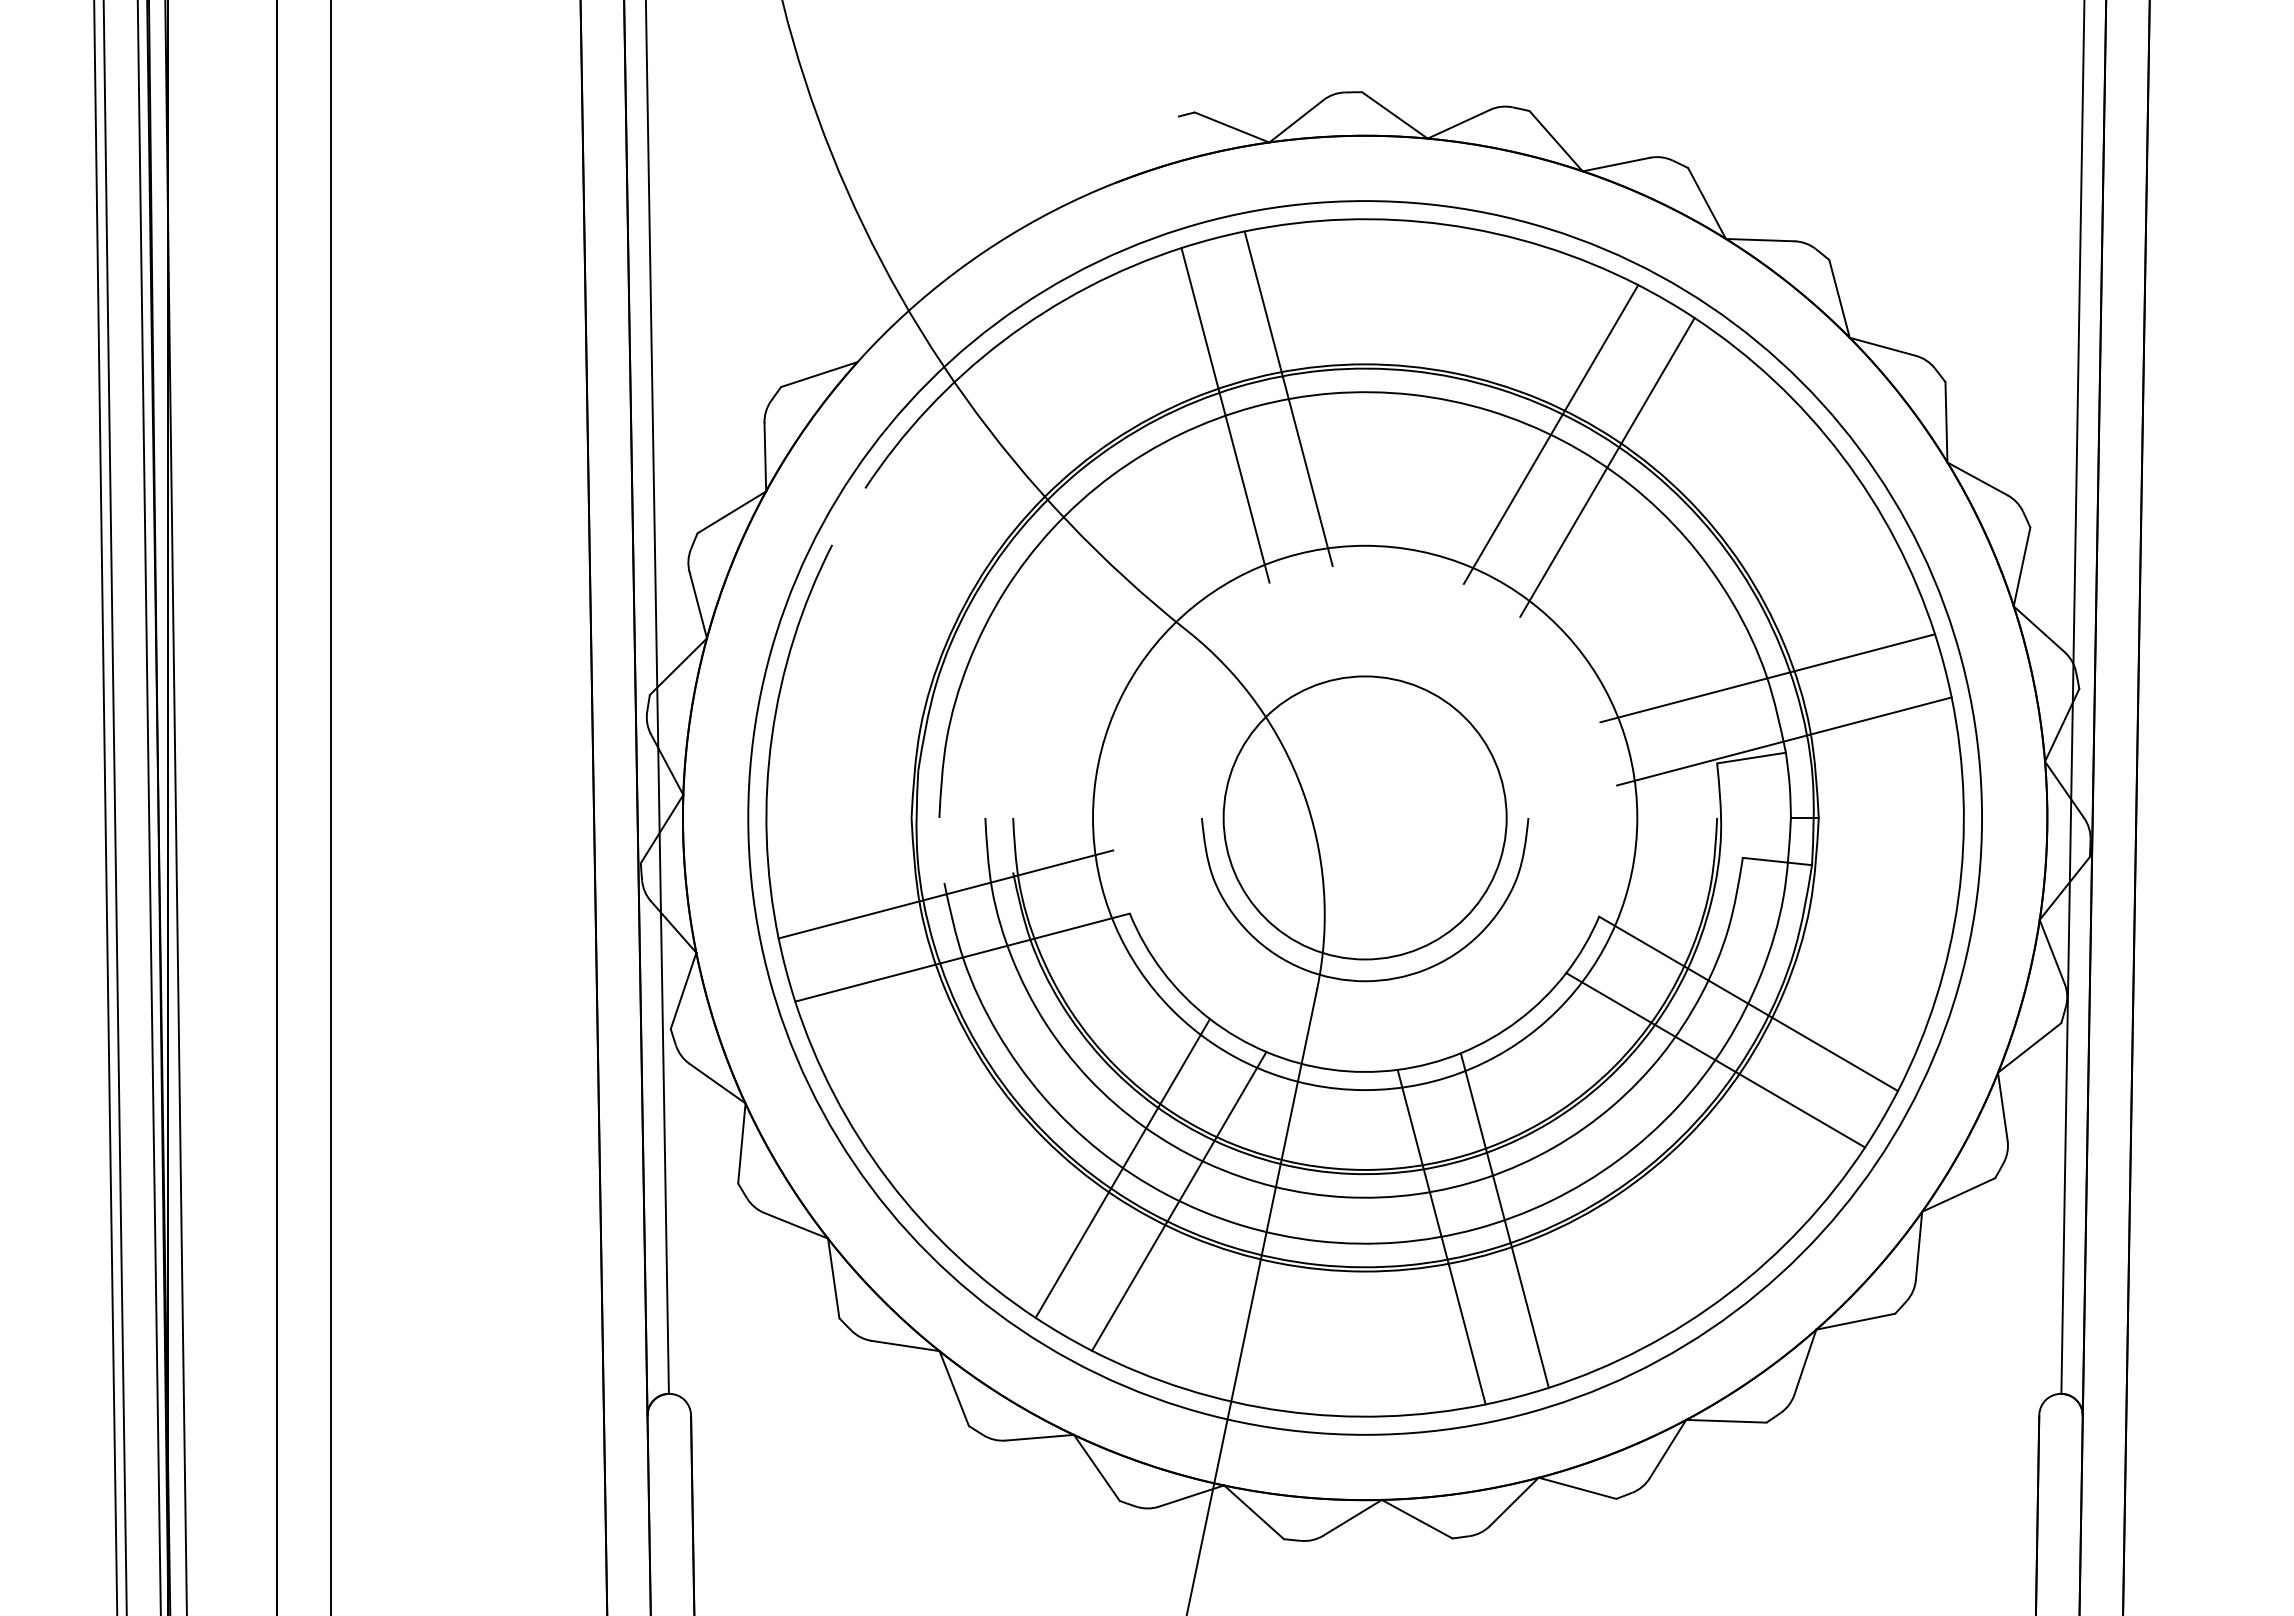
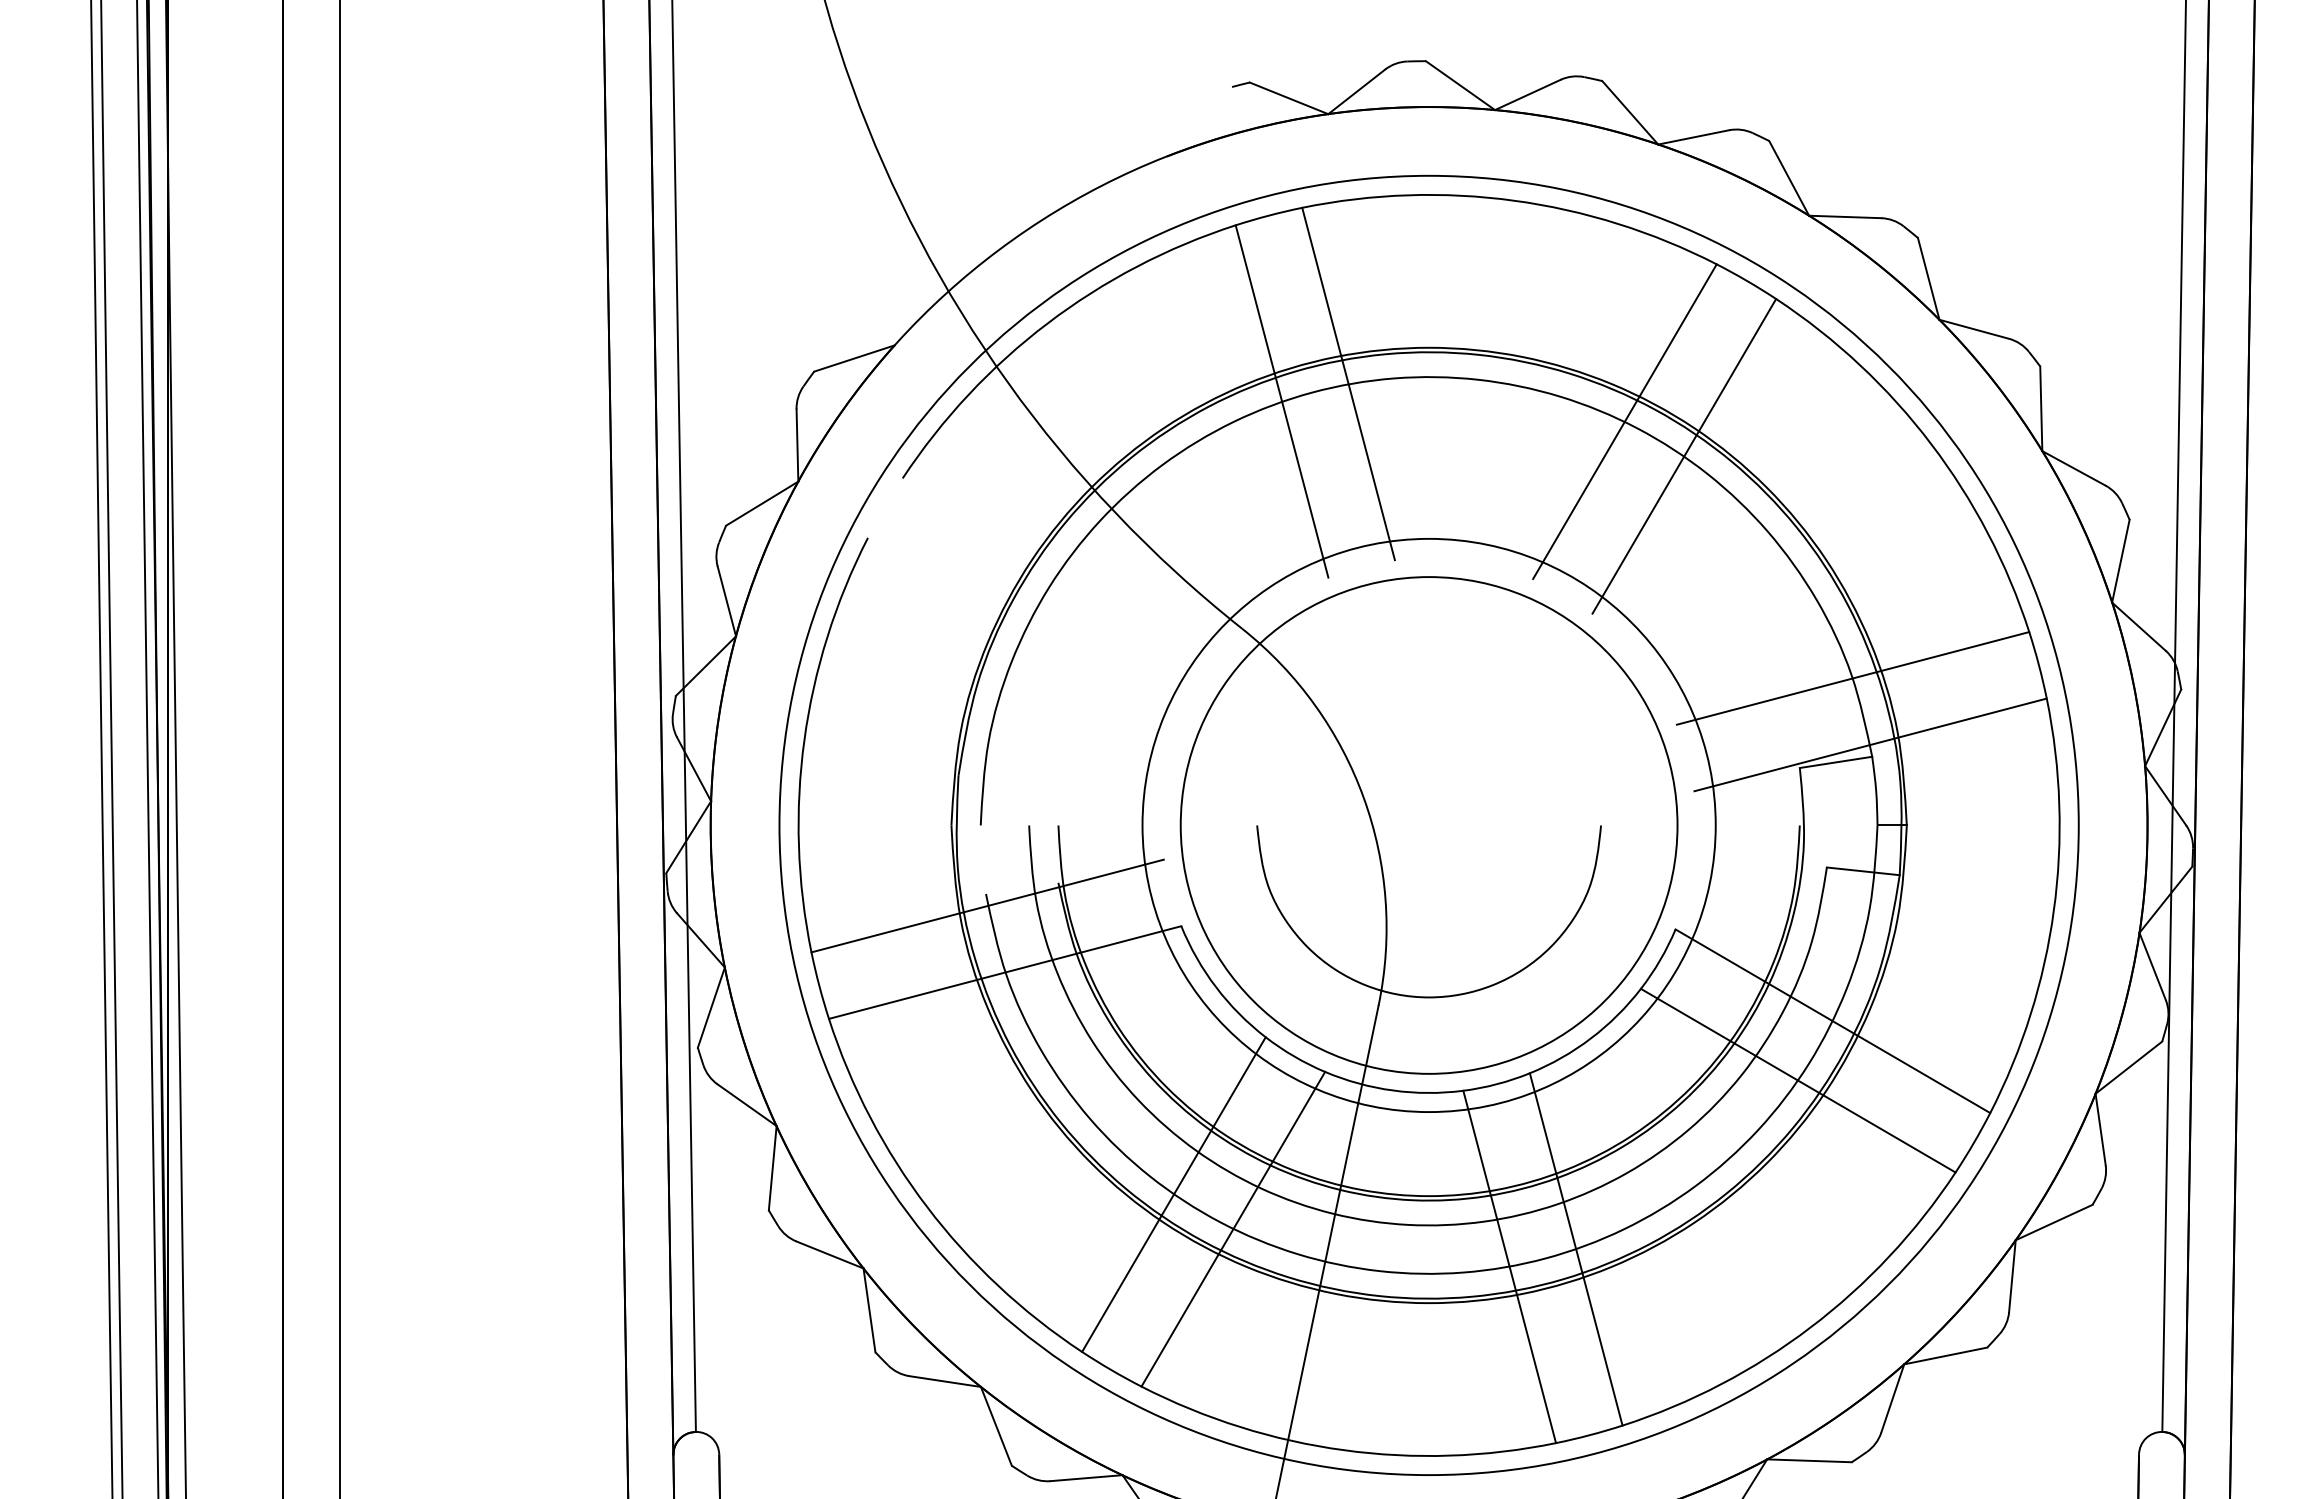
circle: (1365, 817) -> (1429, 824), size x1.67

